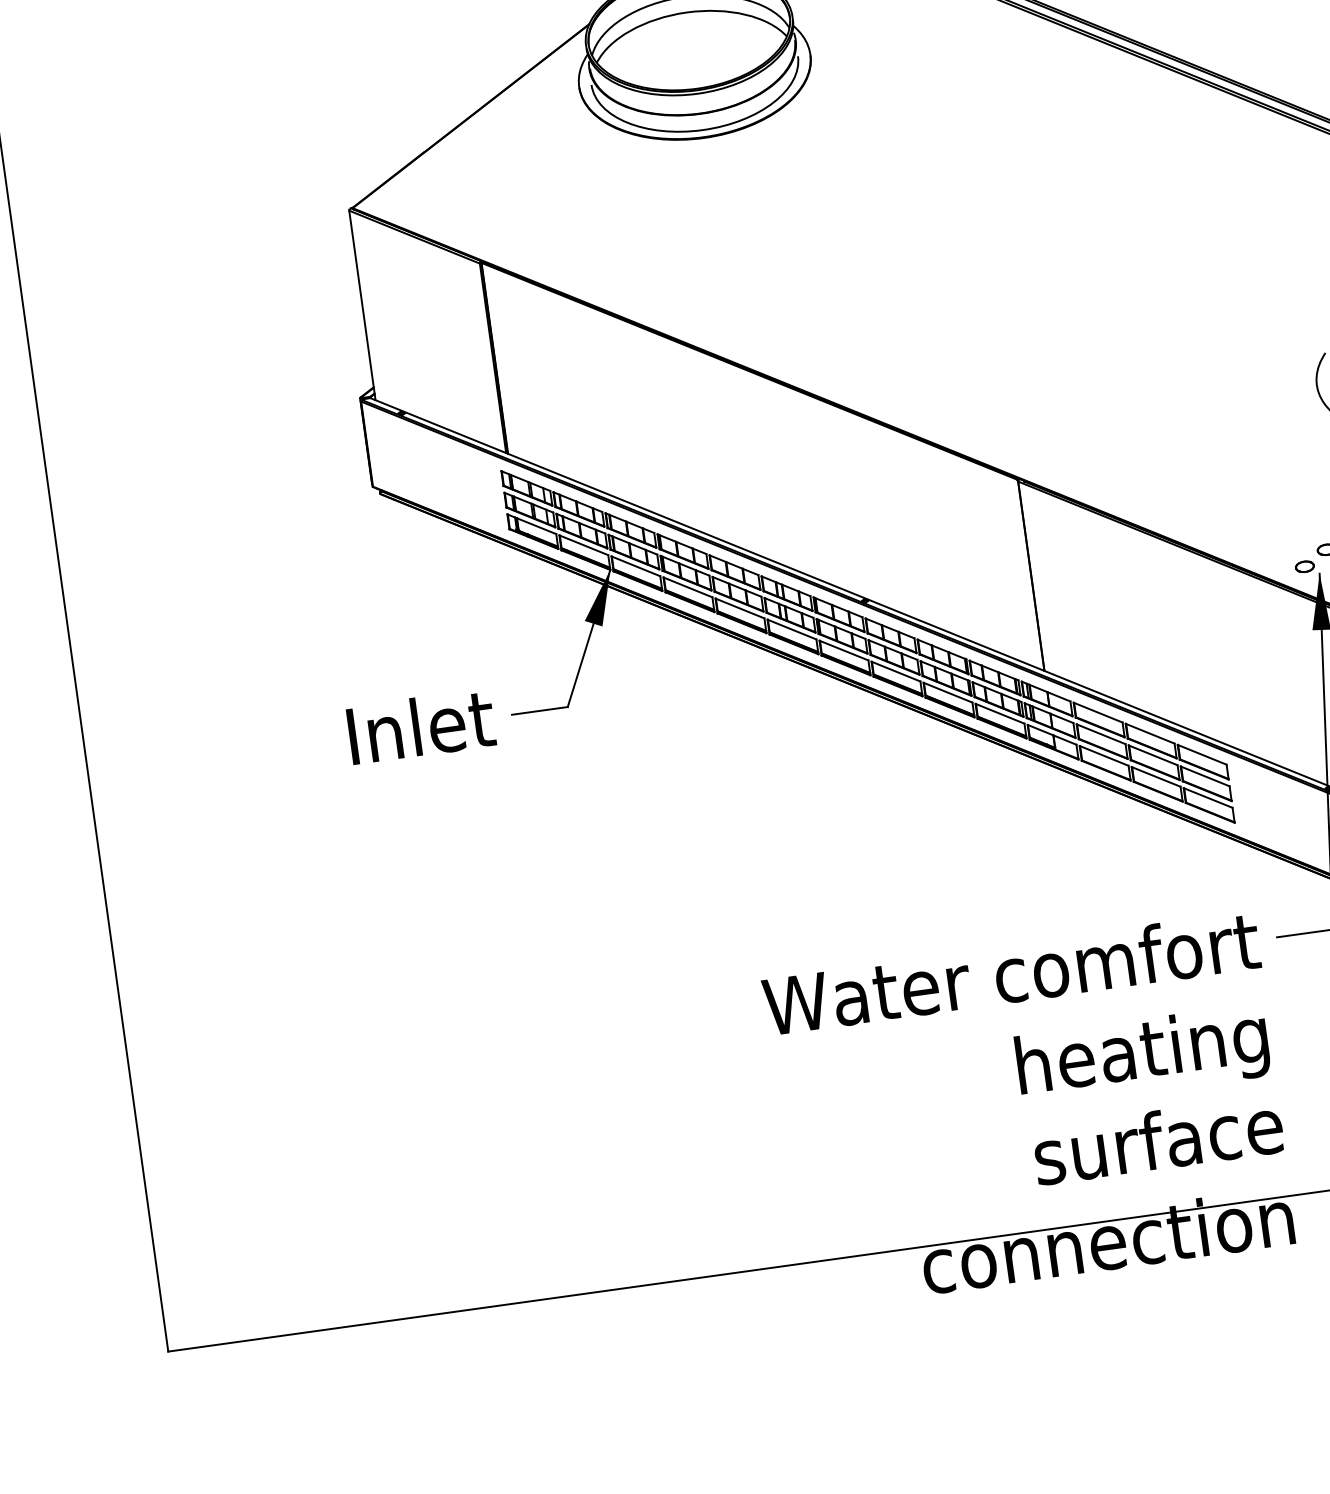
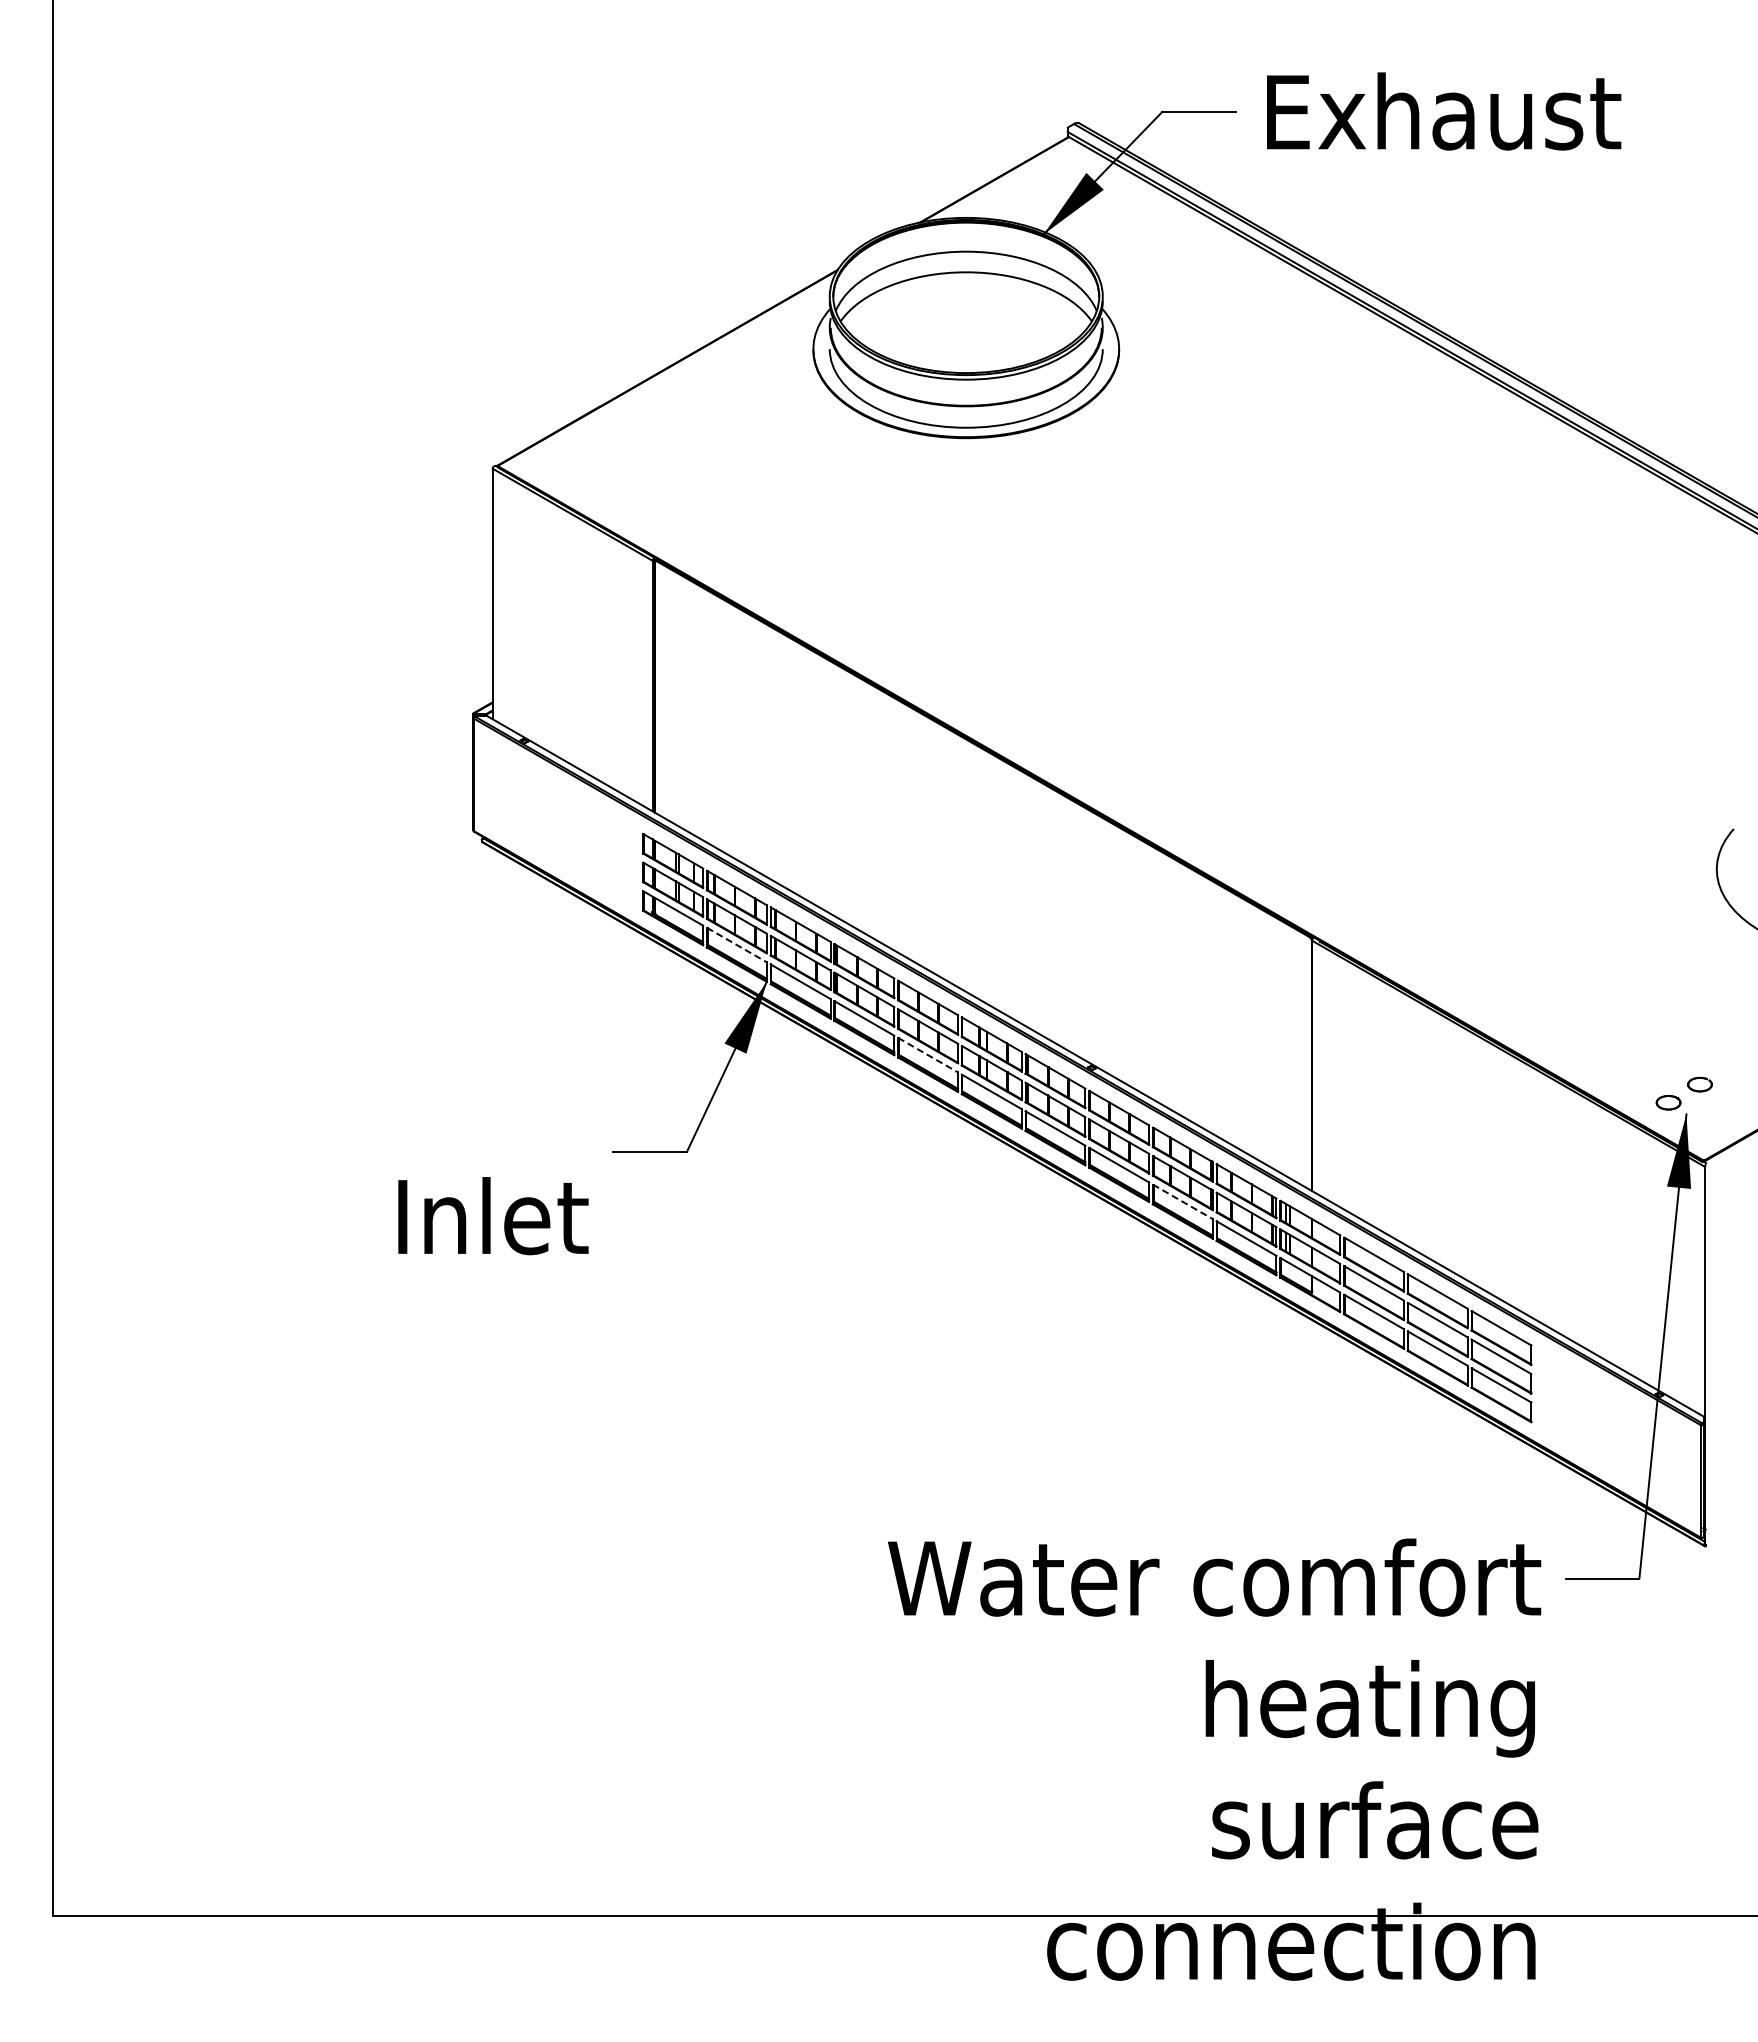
line: (583, 545) -> (736, 945), solid -> dashed
line: (740, 608) -> (928, 1055), solid -> dashed
line: (947, 692) -> (1182, 1201), solid -> dashed
text: (421, 726) -> (493, 1216), moved

